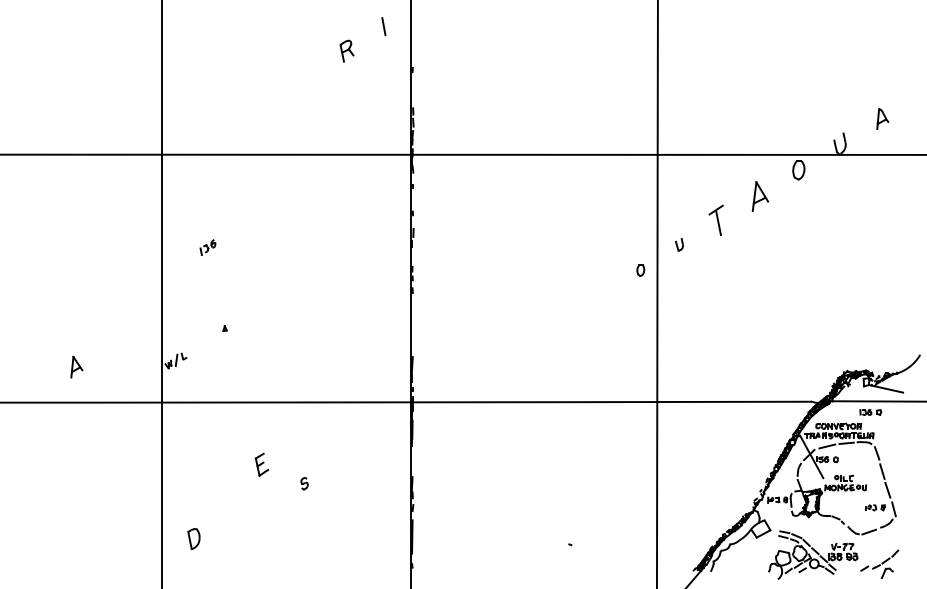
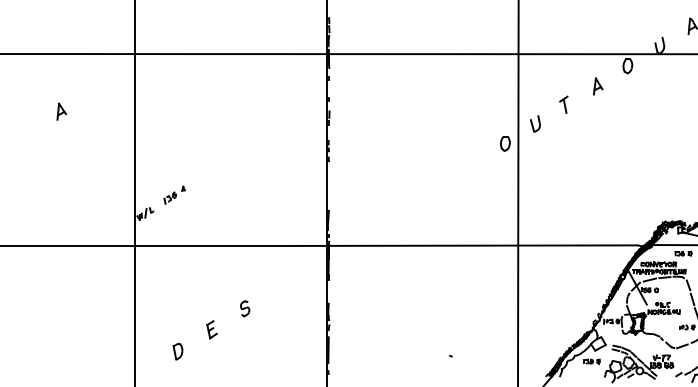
part: (760, 196) -> (598, 86), size x0.71
part: (715, 219) -> (563, 104), size x0.71
part: (679, 244) -> (535, 123), size x1.67
part: (207, 247) -> (169, 197), moved
part: (640, 270) -> (505, 143), size x1.67
part: (76, 366) -> (61, 111), moved
part: (261, 464) -> (211, 329), moved
part: (304, 483) -> (245, 308), size x1.67
part: (193, 538) -> (177, 351), moved
part: (752, 551) -> (591, 361), added

